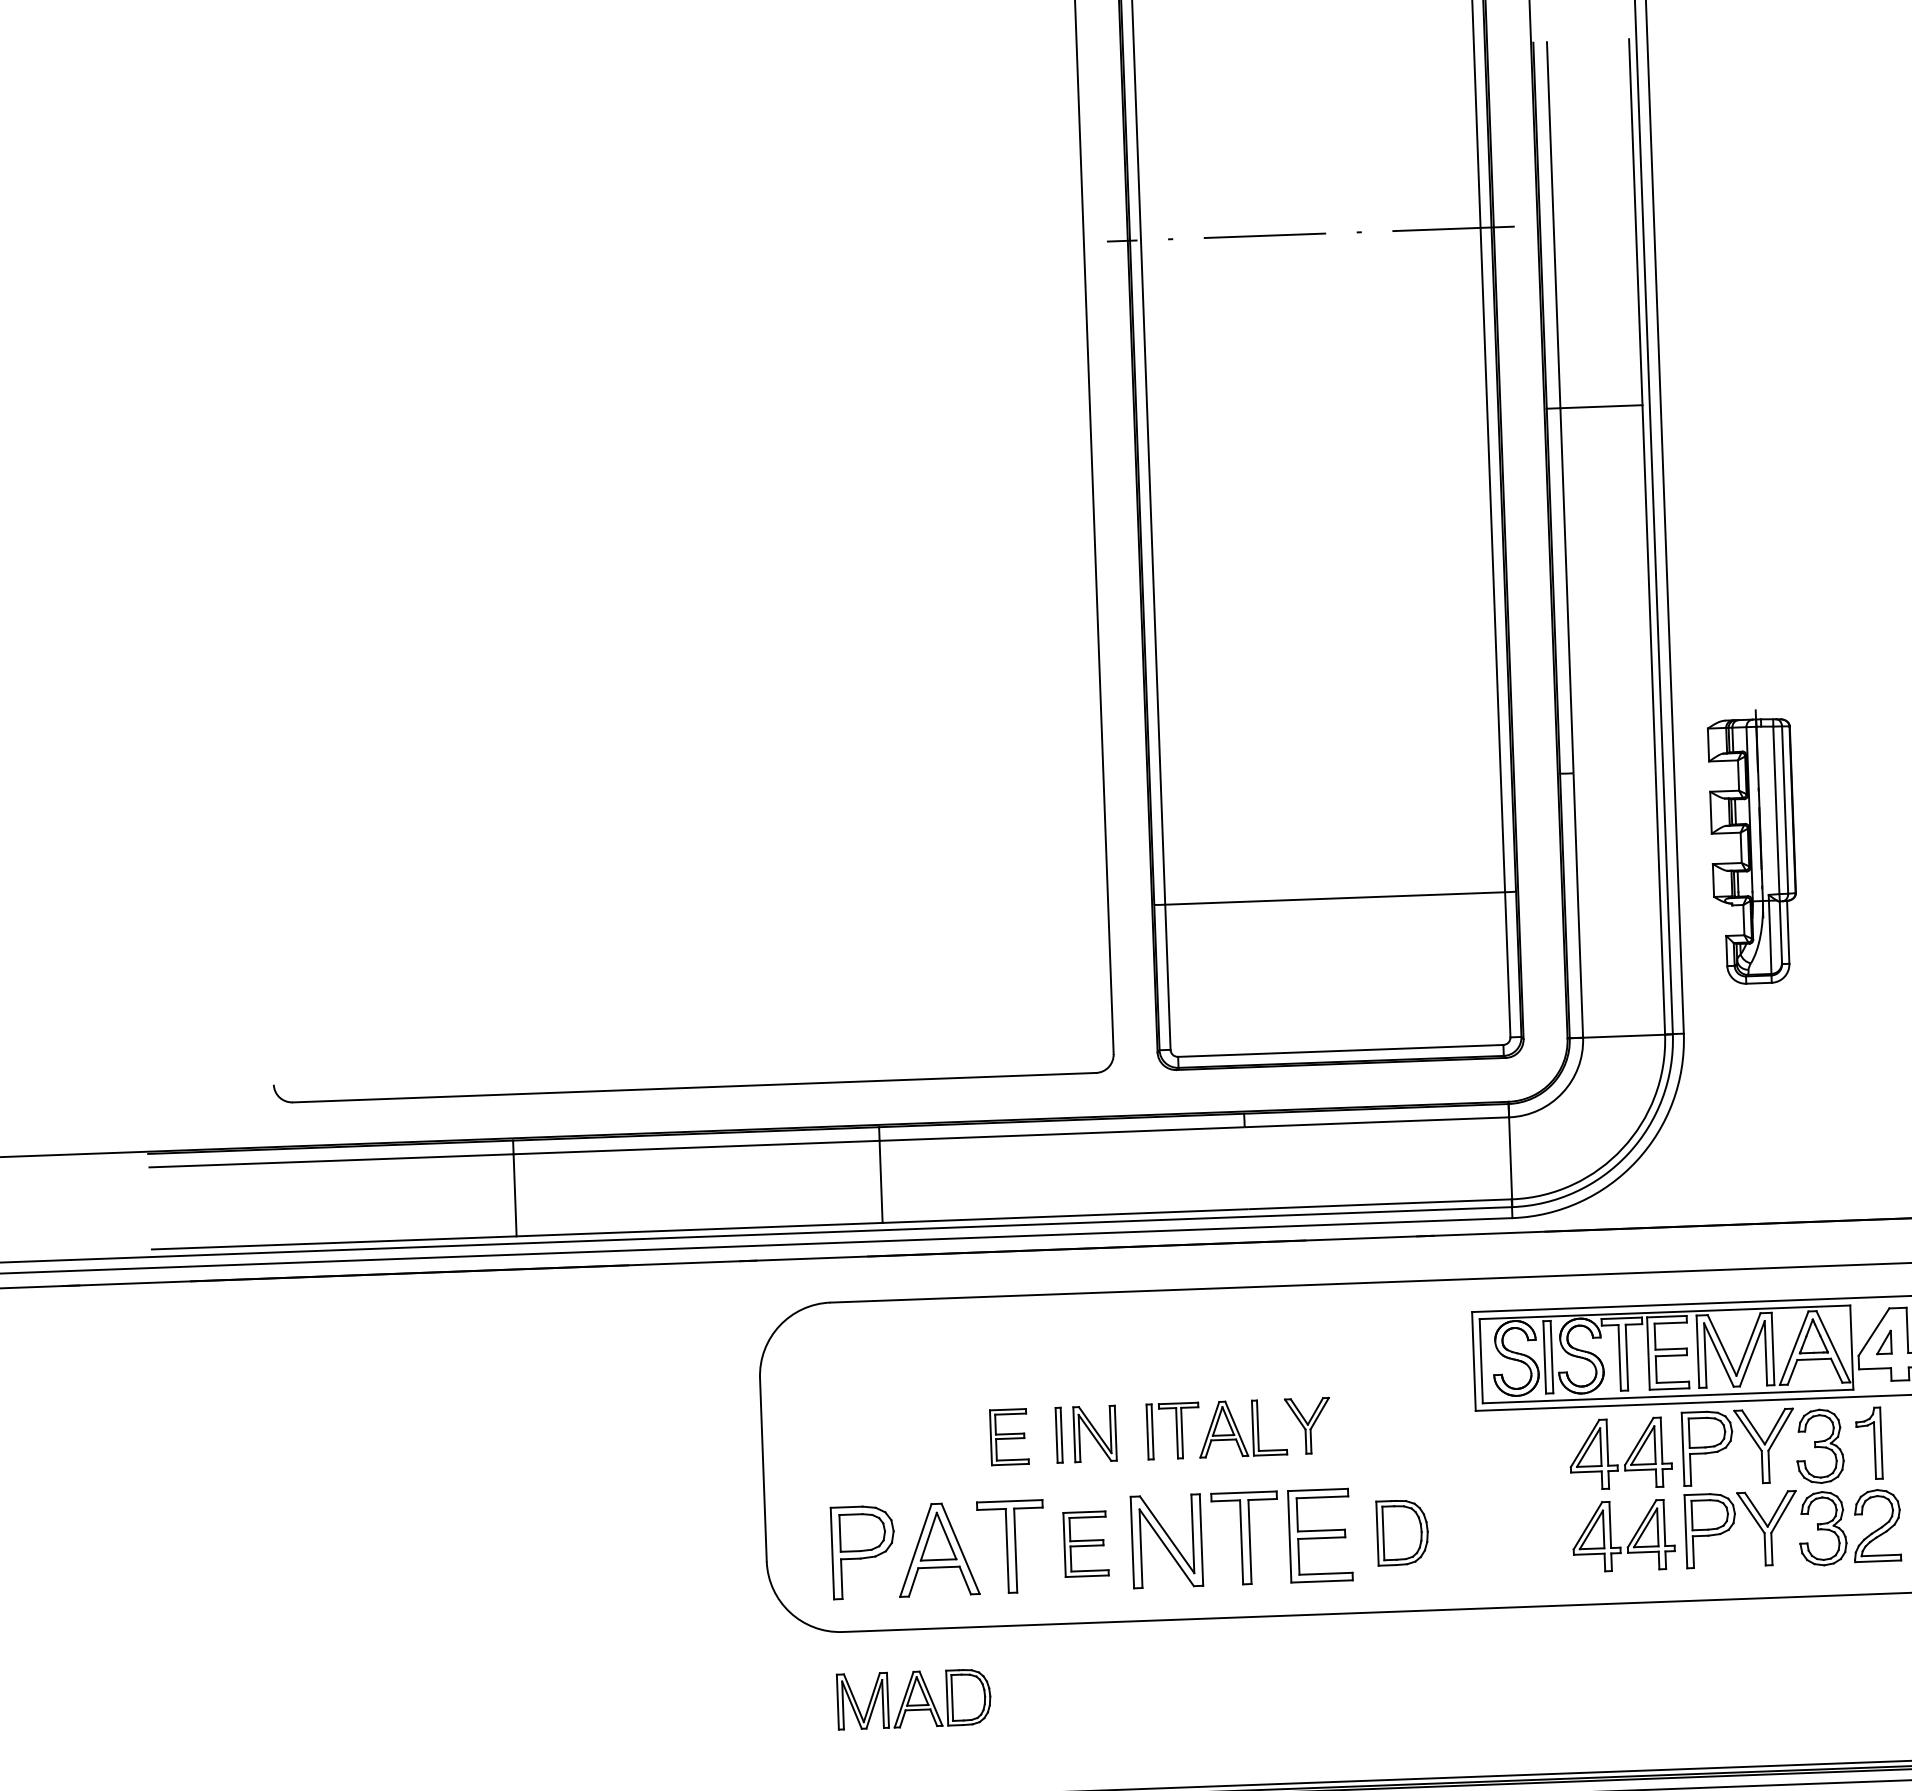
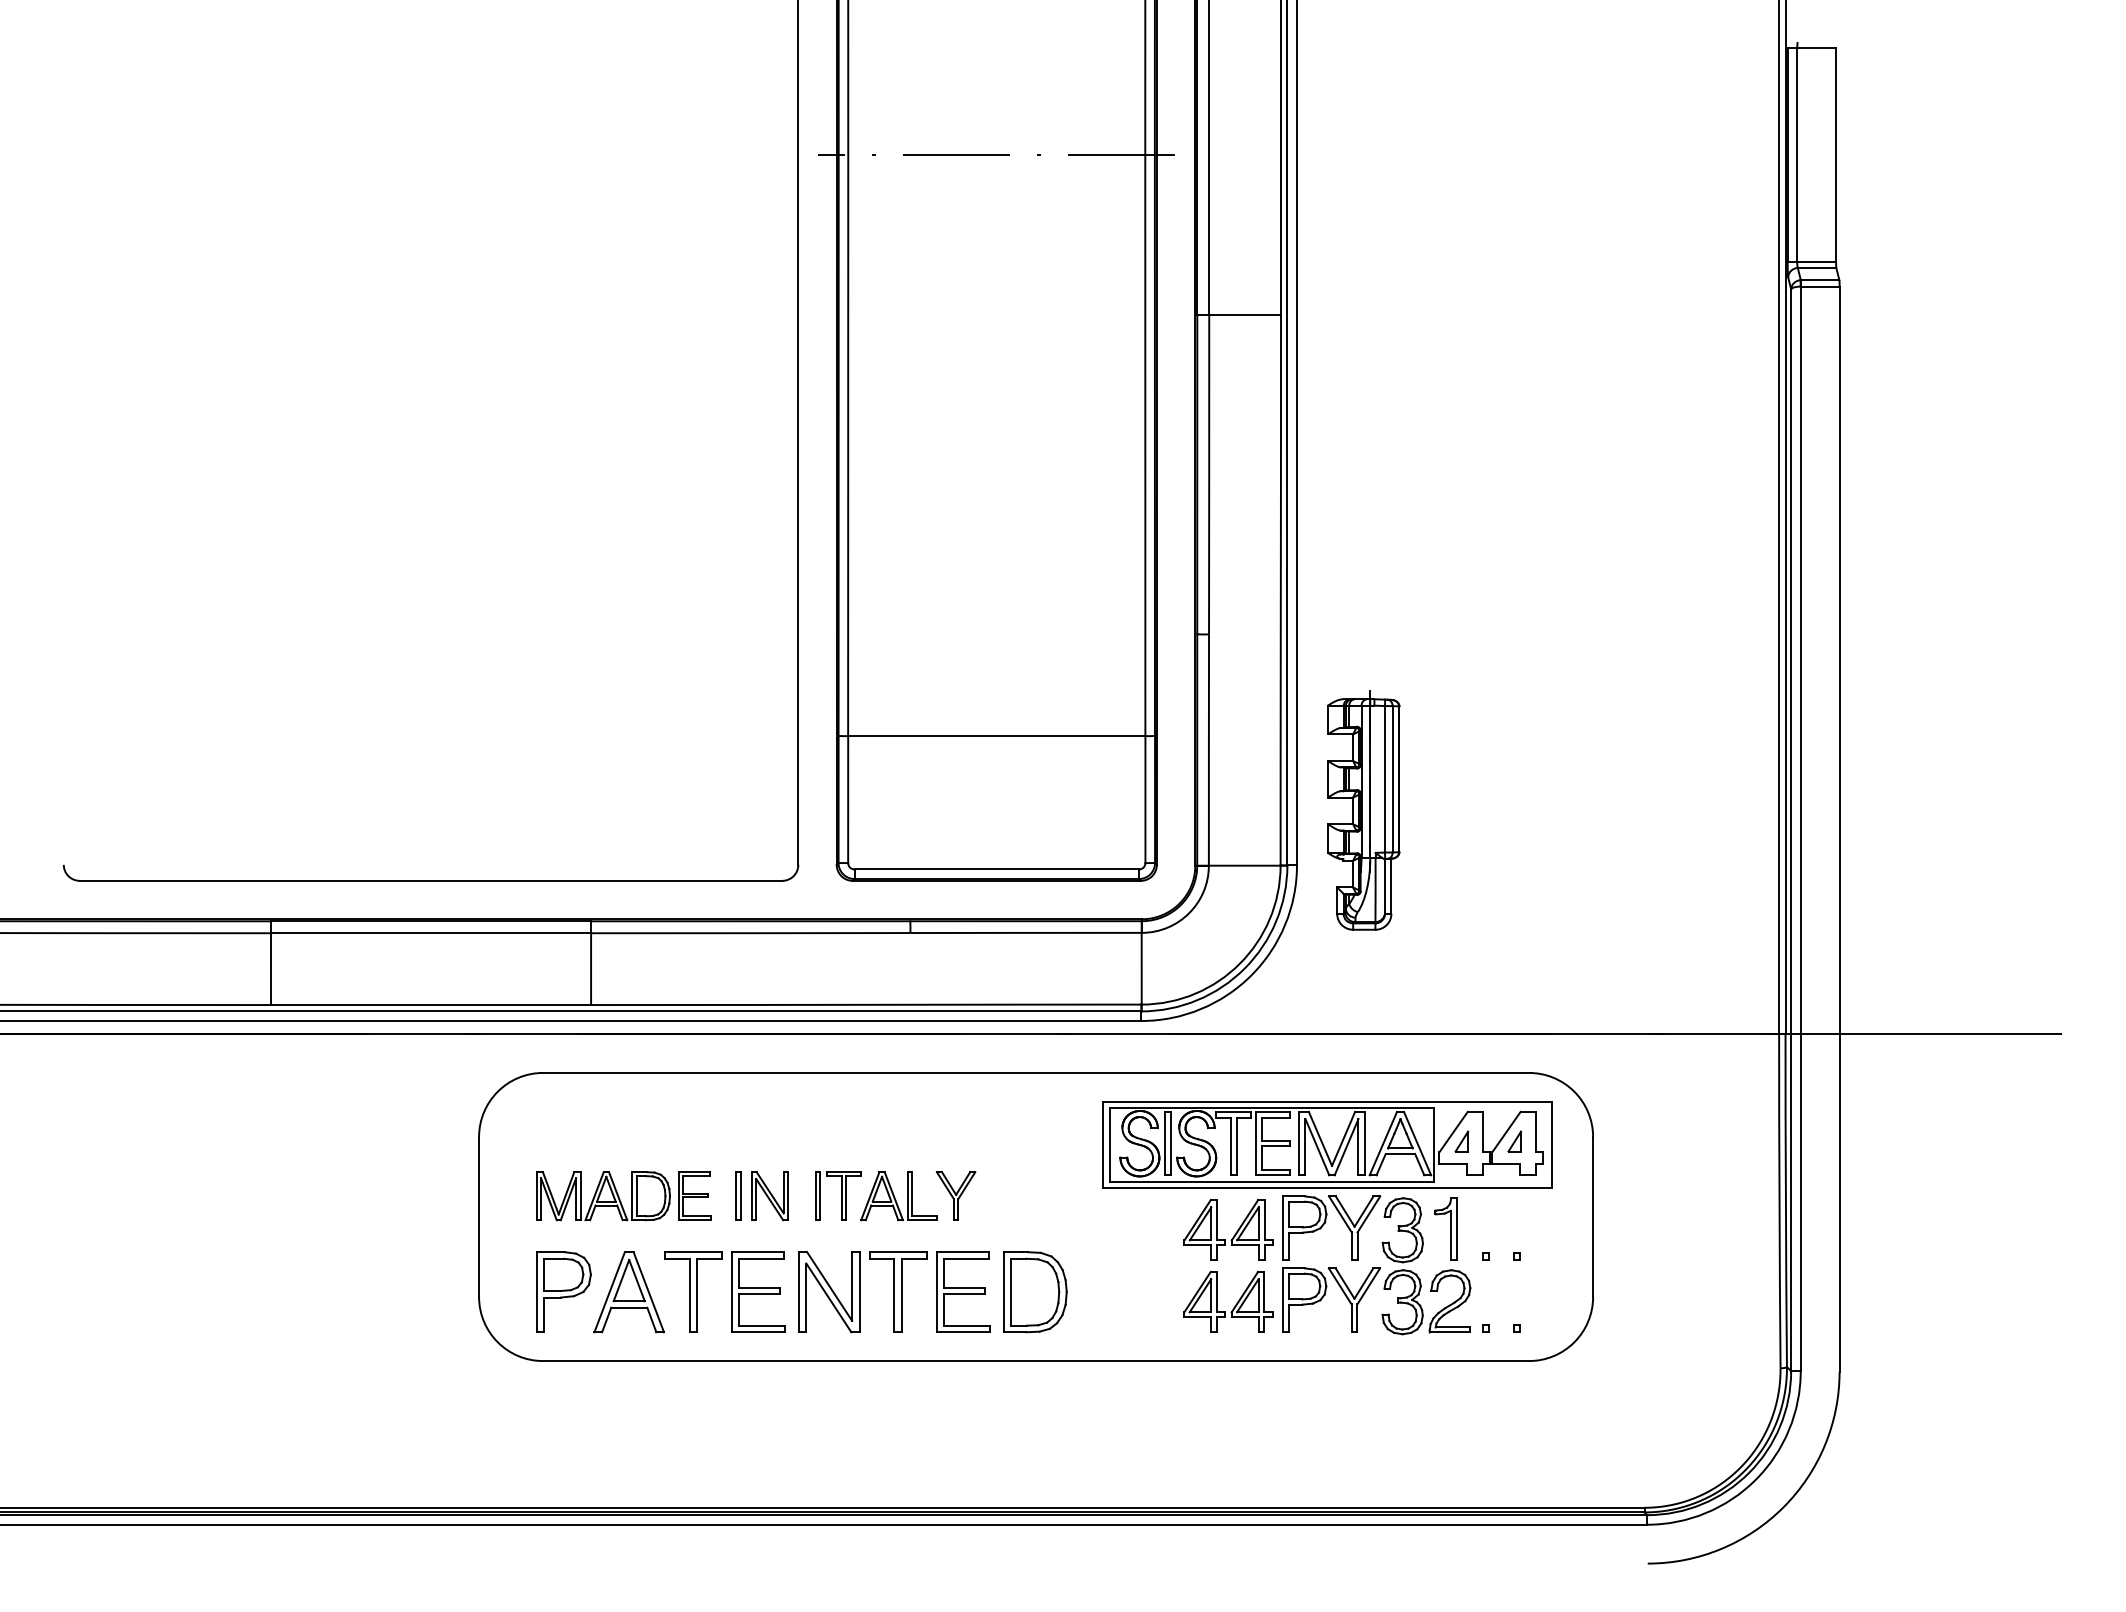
part: (1753, 846) -> (1363, 810), moved
part: (1402, 1532) -> (1035, 1292), size x1.43
part: (1086, 1543) -> (758, 1291), size x1.43
part: (914, 1699) -> (603, 1196), moved

